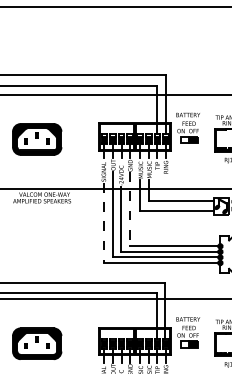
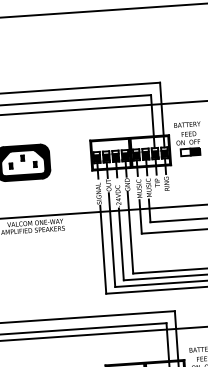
line: (130, 209) -> (130, 232), dashed -> solid
line: (104, 223) -> (103, 250), dashed -> solid

